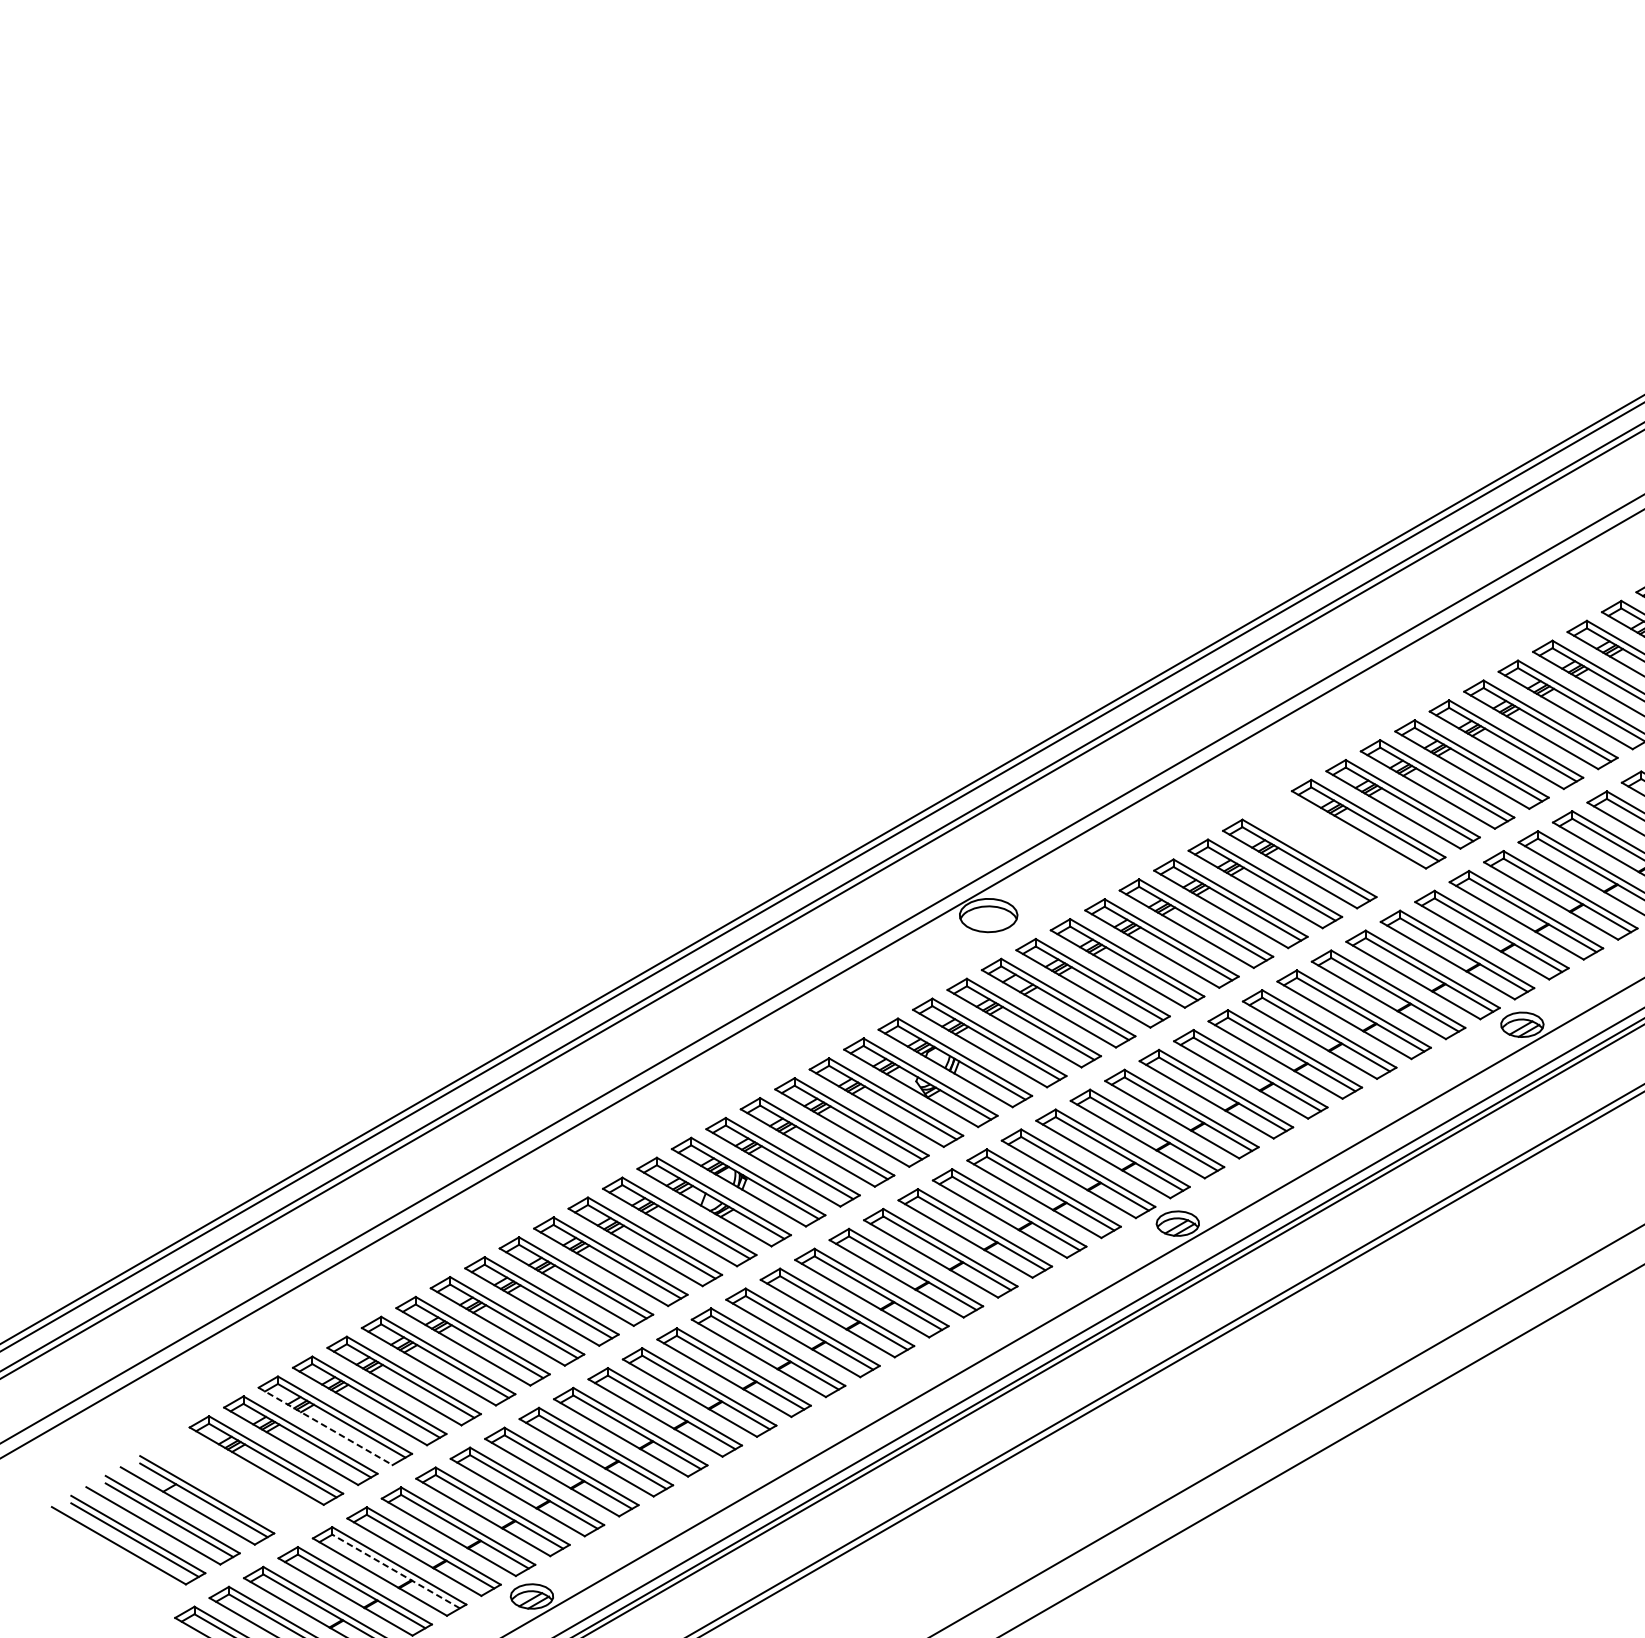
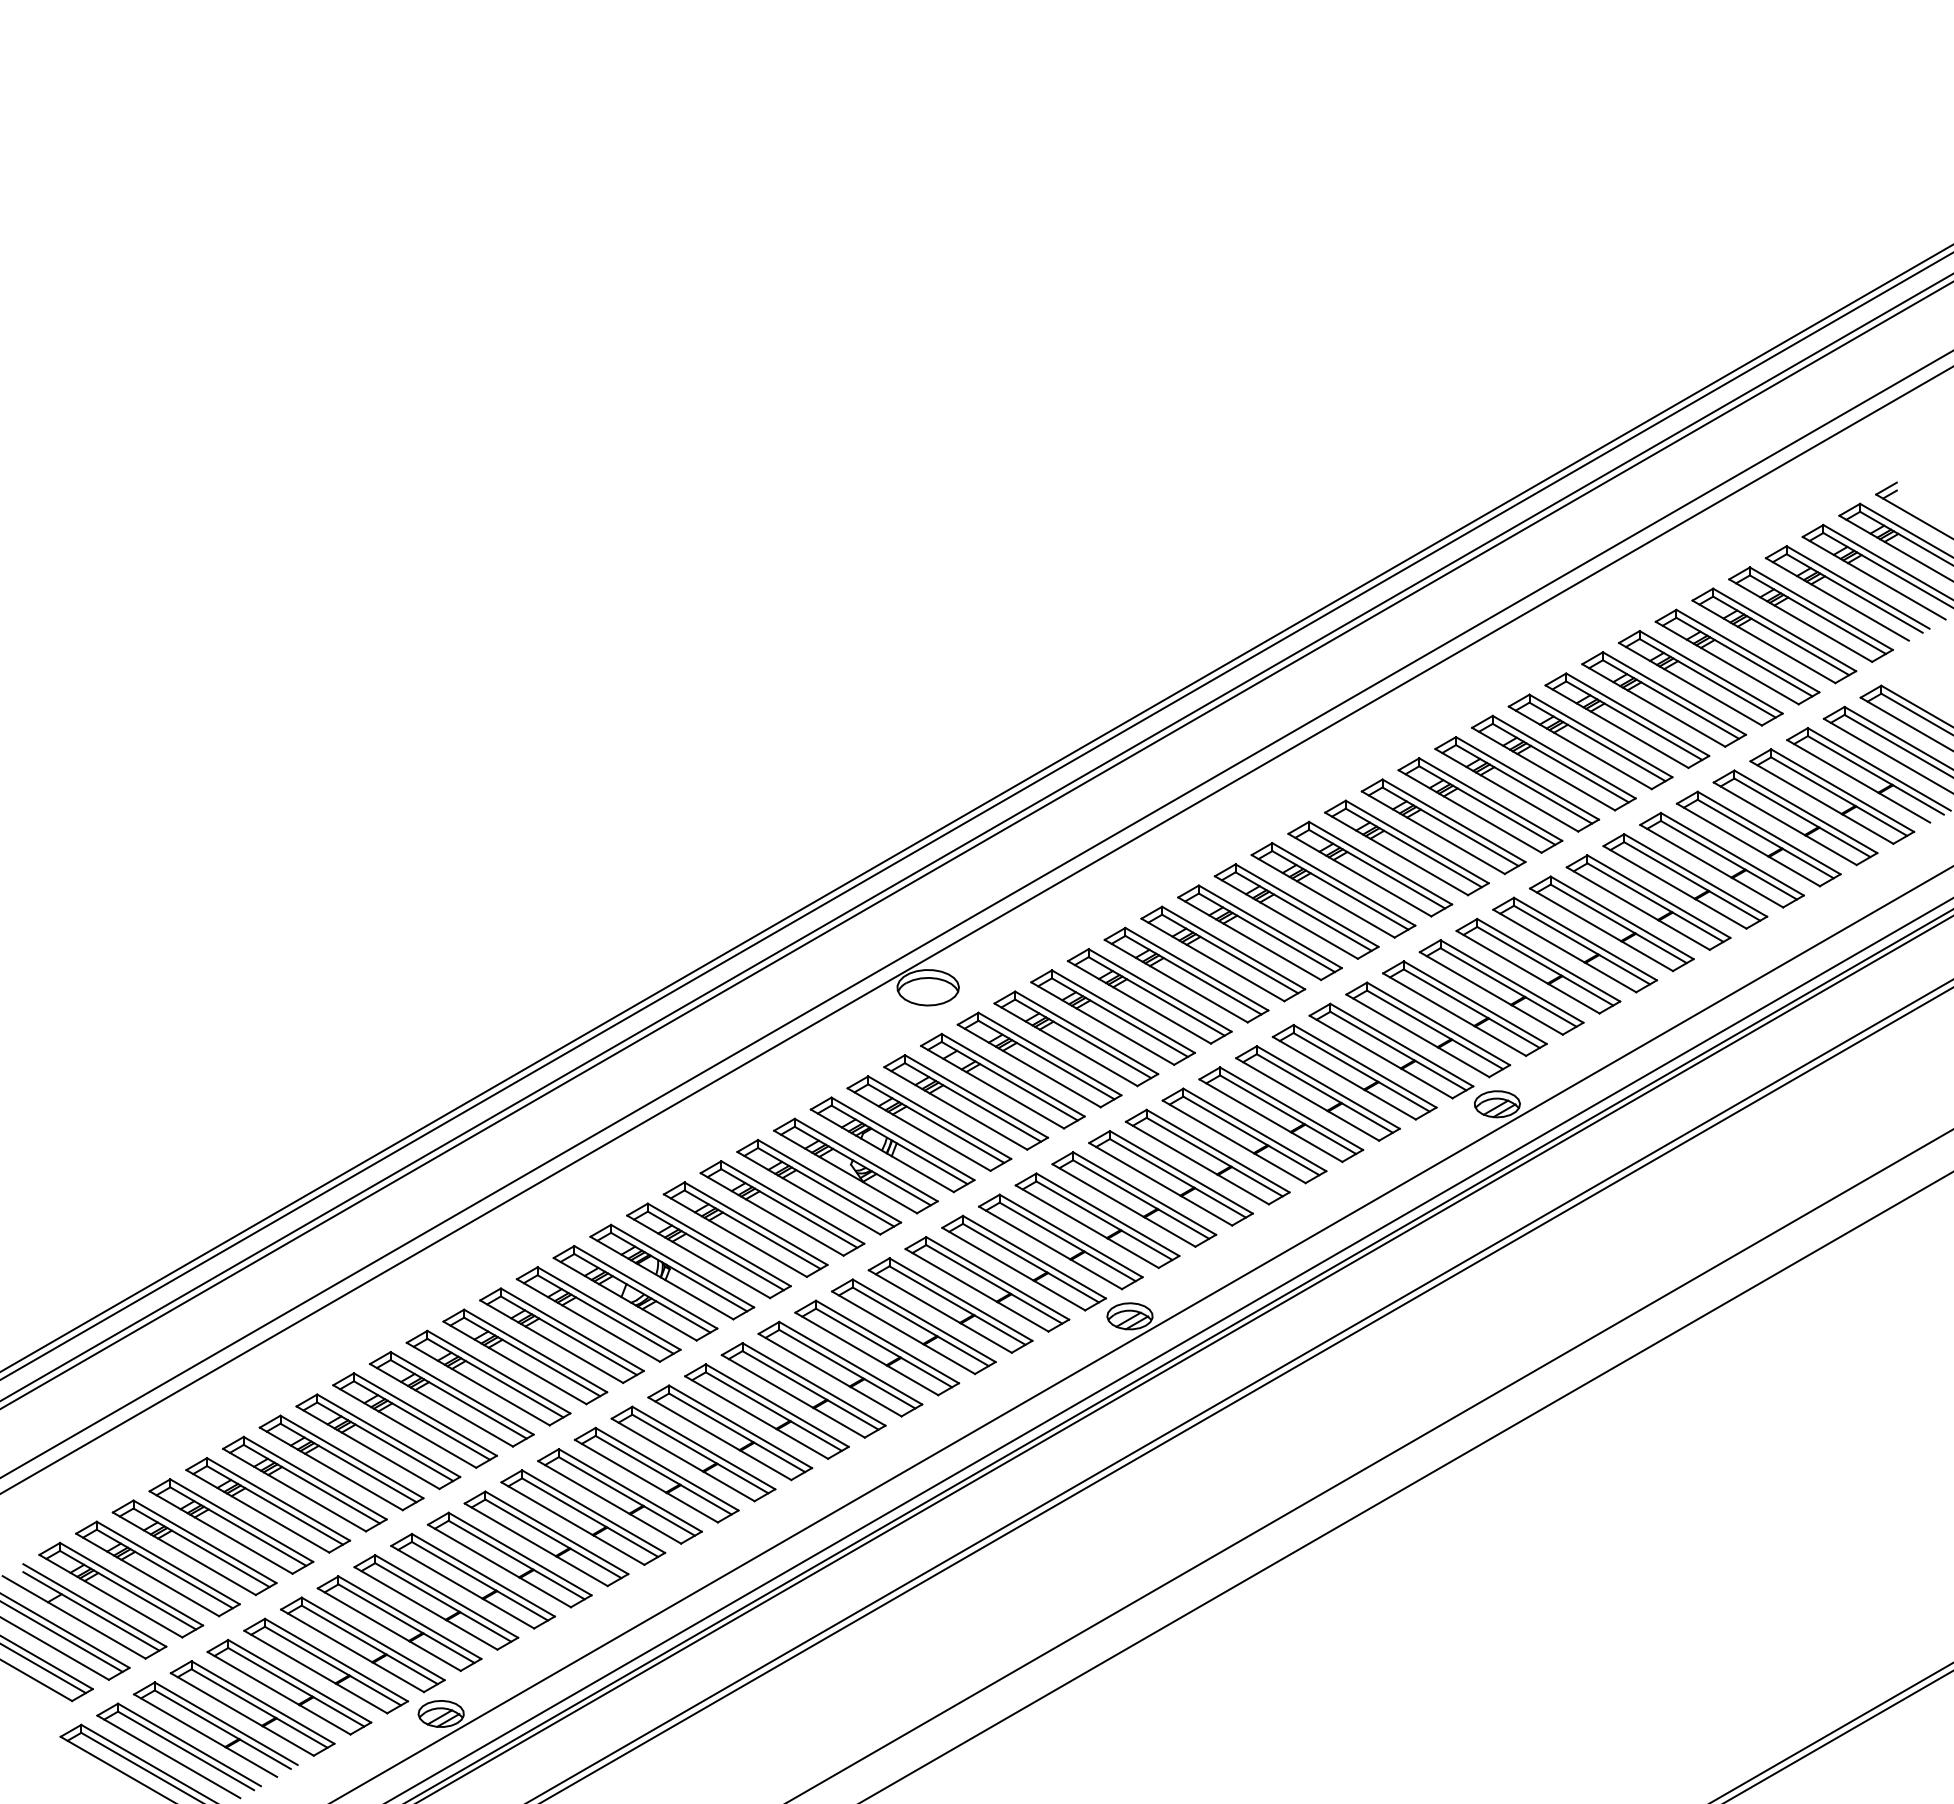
part: (1334, 844) -> (1296, 911), added
line: (325, 1426) -> (221, 1532), dashed -> solid
part: (232, 1479) -> (121, 1589), added
line: (396, 1571) -> (296, 1687), dashed -> solid

